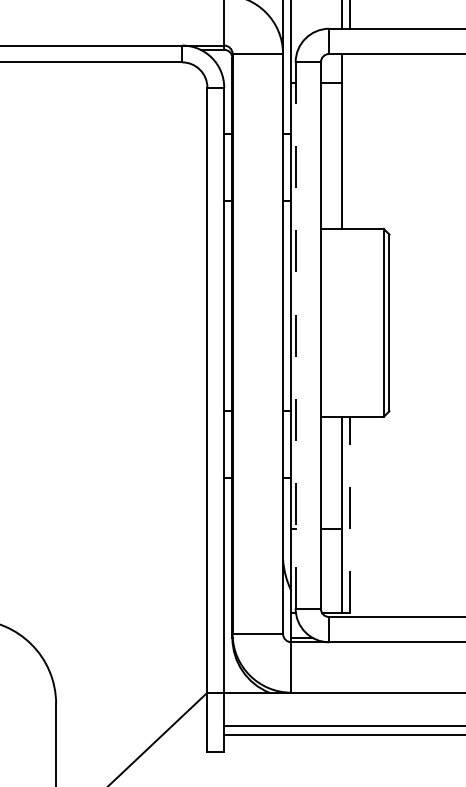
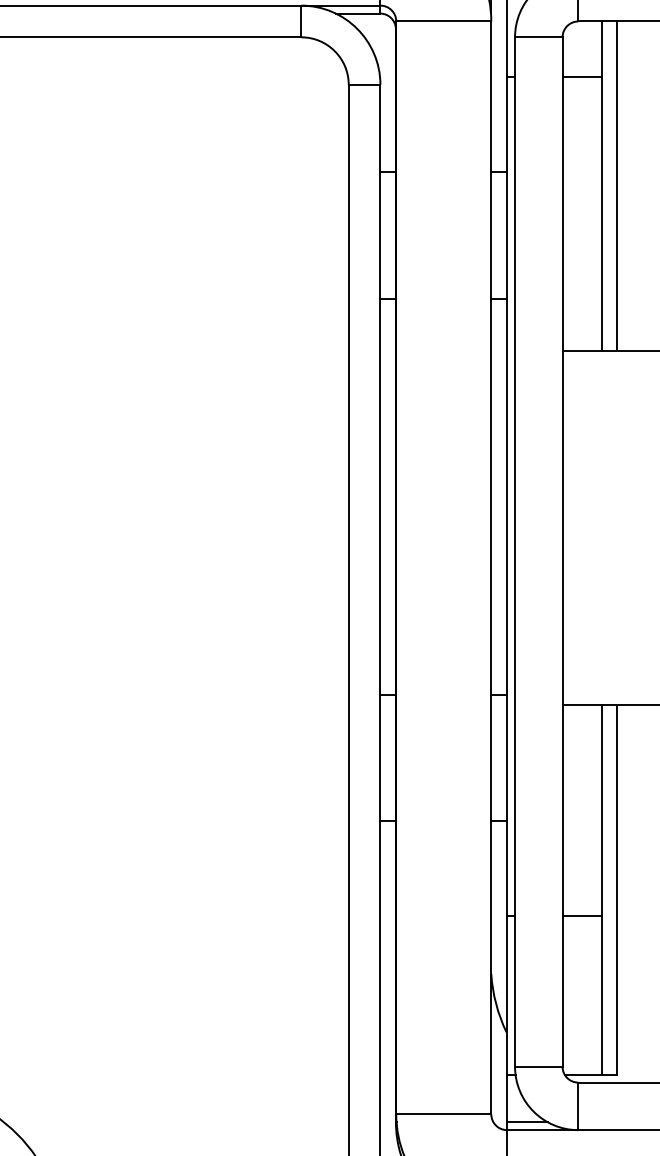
line: (349, 140) -> (616, 184), added
line: (295, 335) -> (514, 551), dashed -> solid
line: (349, 514) -> (616, 889), dashed -> solid

